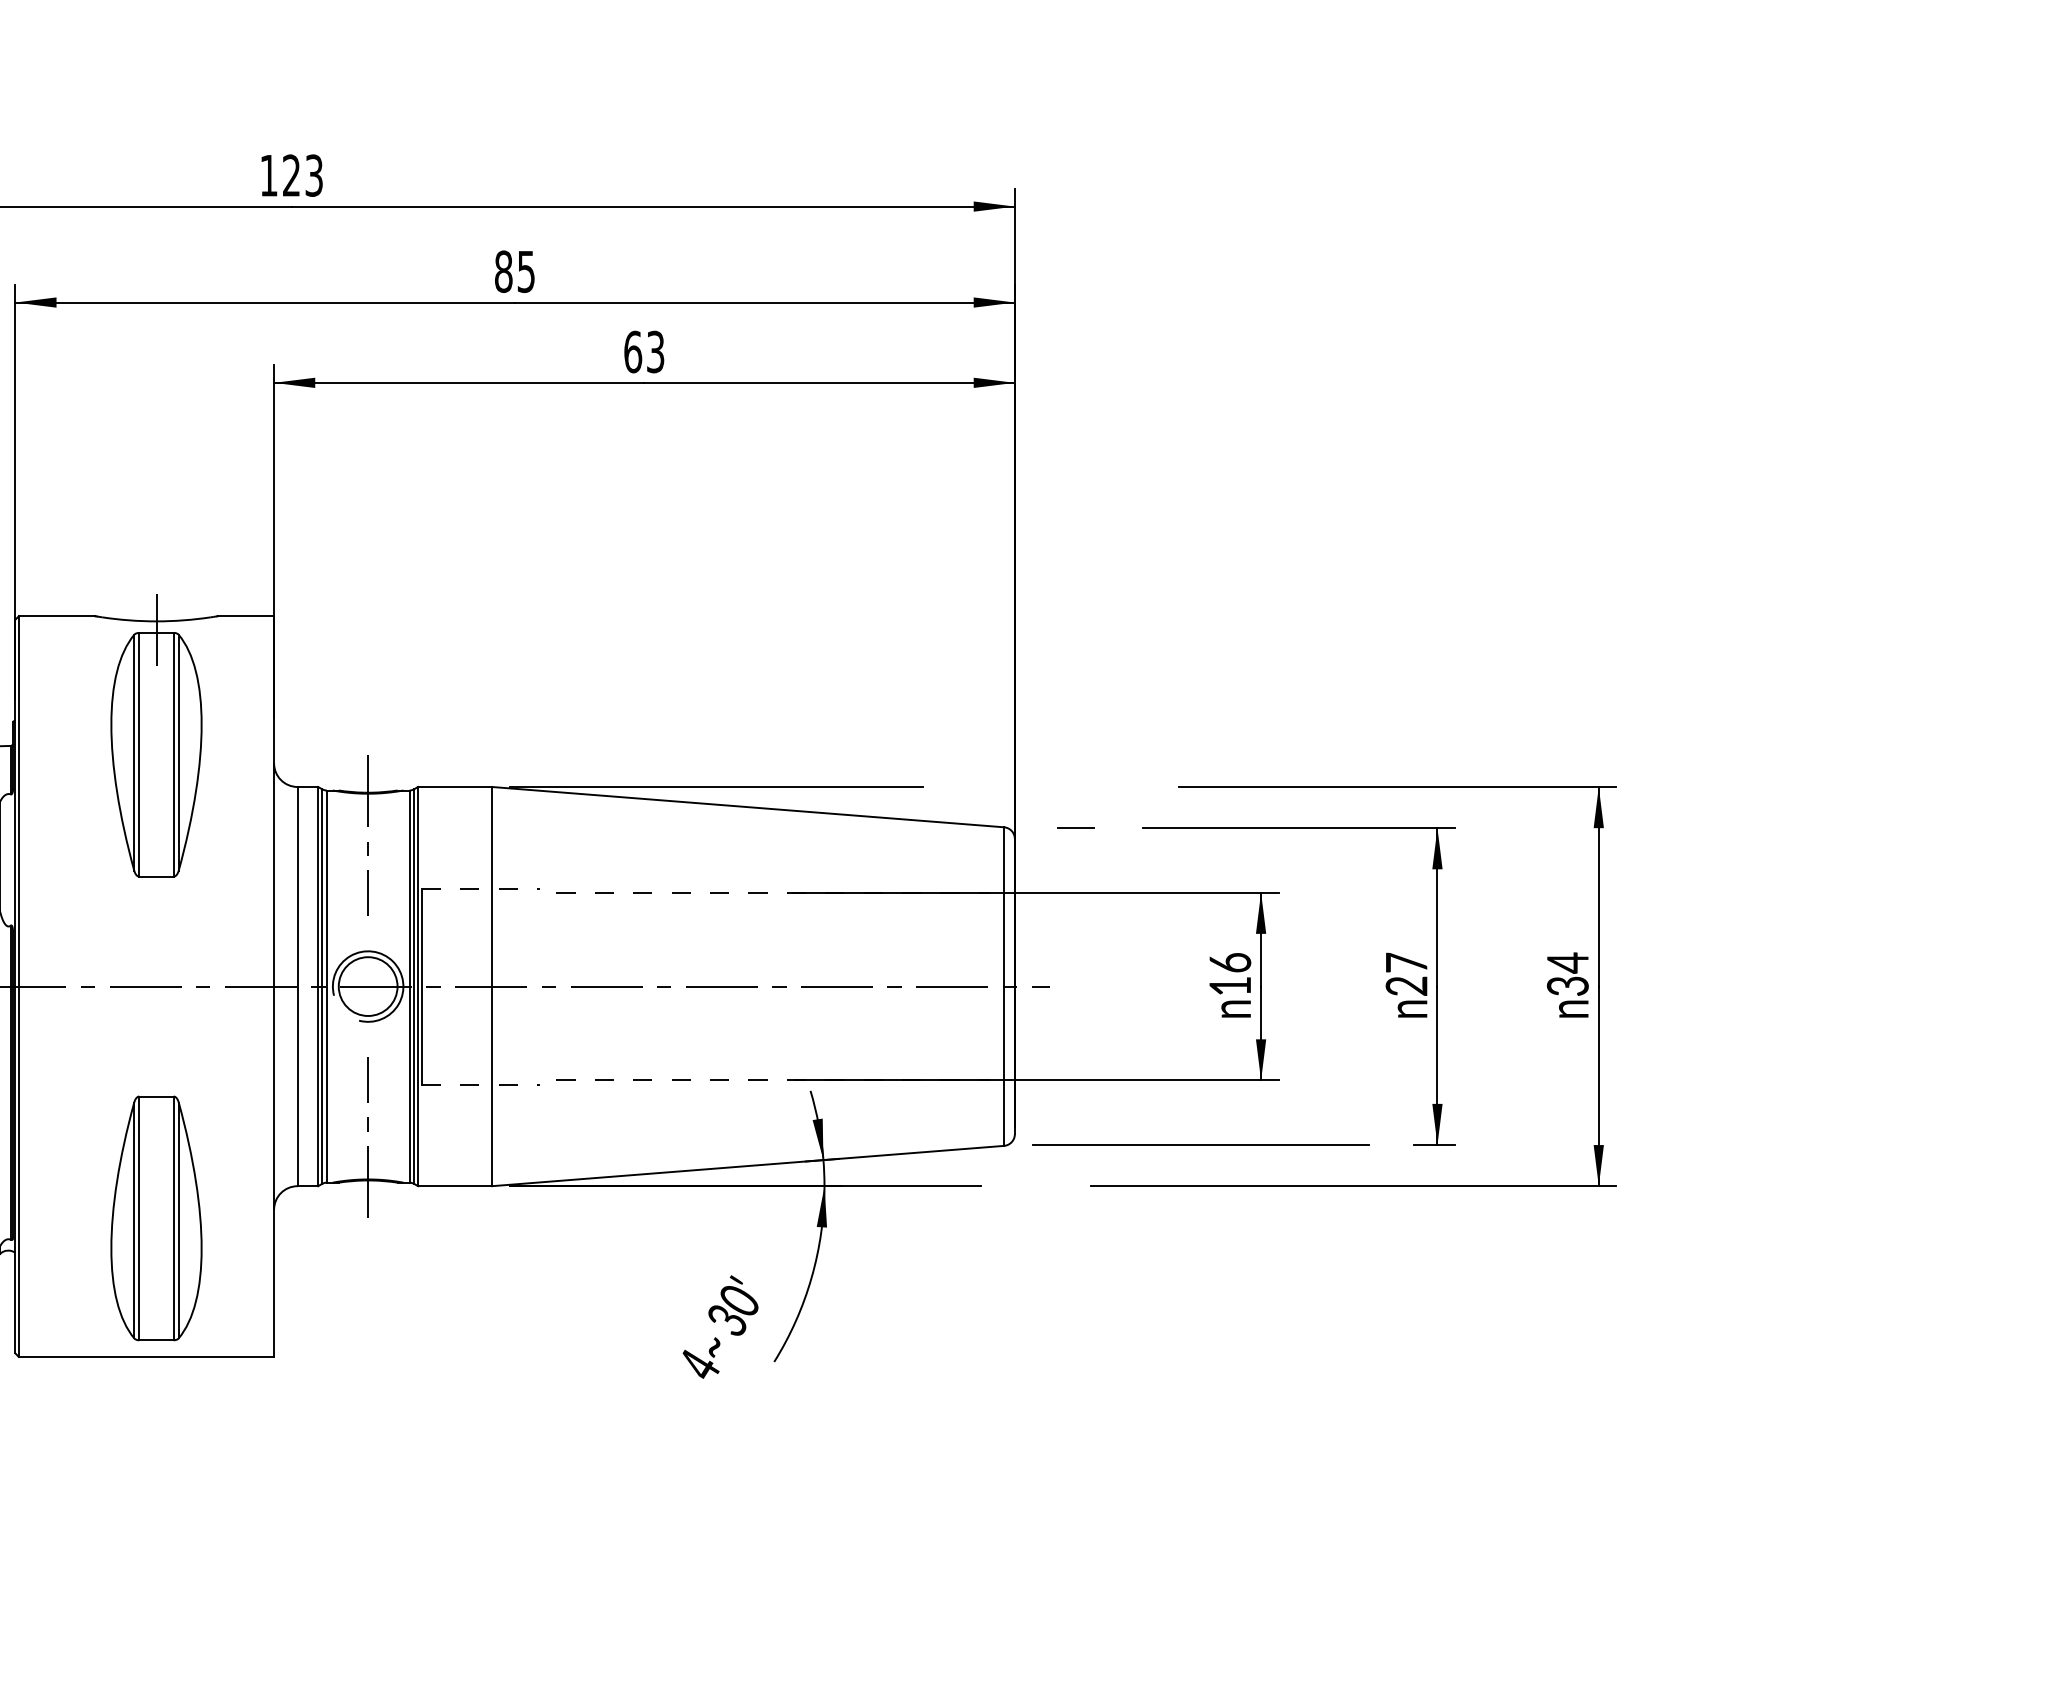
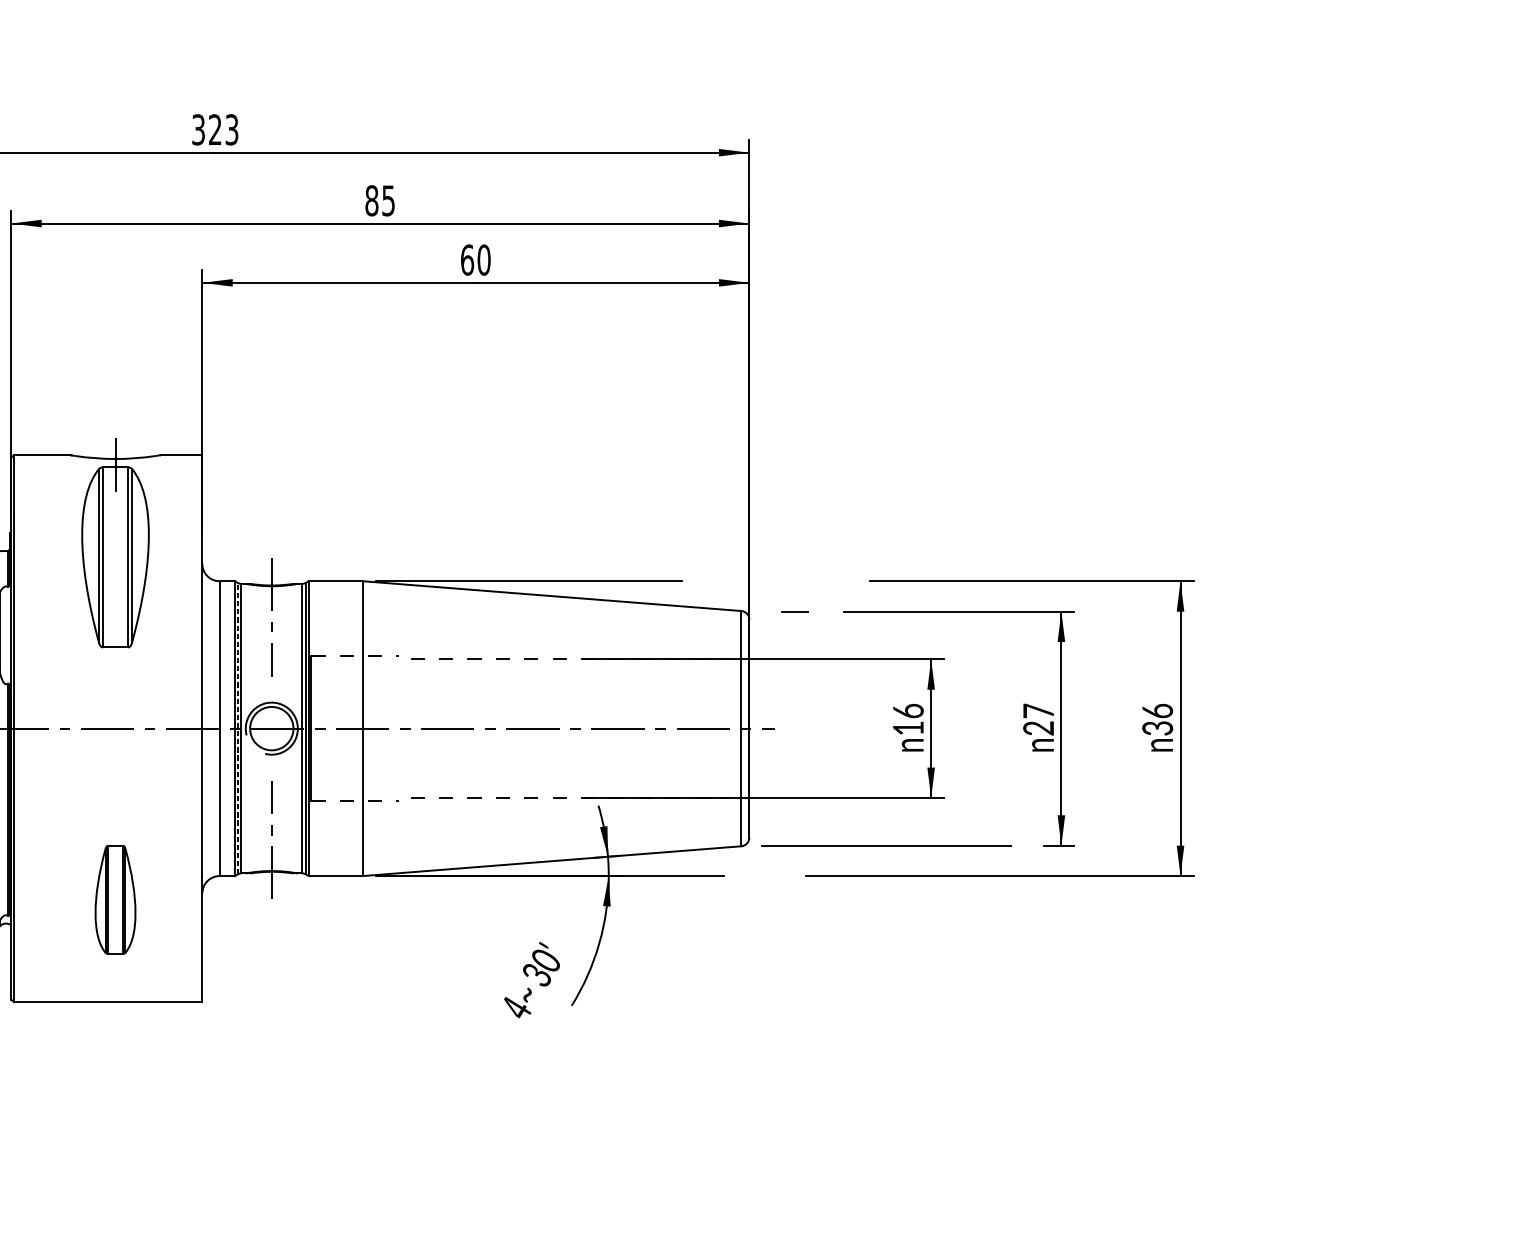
text: (268, 175) -> (198, 129), 123 -> 323
text: (655, 351) -> (483, 259), 63 -> 60
text: (1567, 962) -> (1157, 710), 34 -> 36
line: (322, 986) -> (238, 728), solid -> dashed
part: (156, 1218) -> (115, 899), size x0.6

